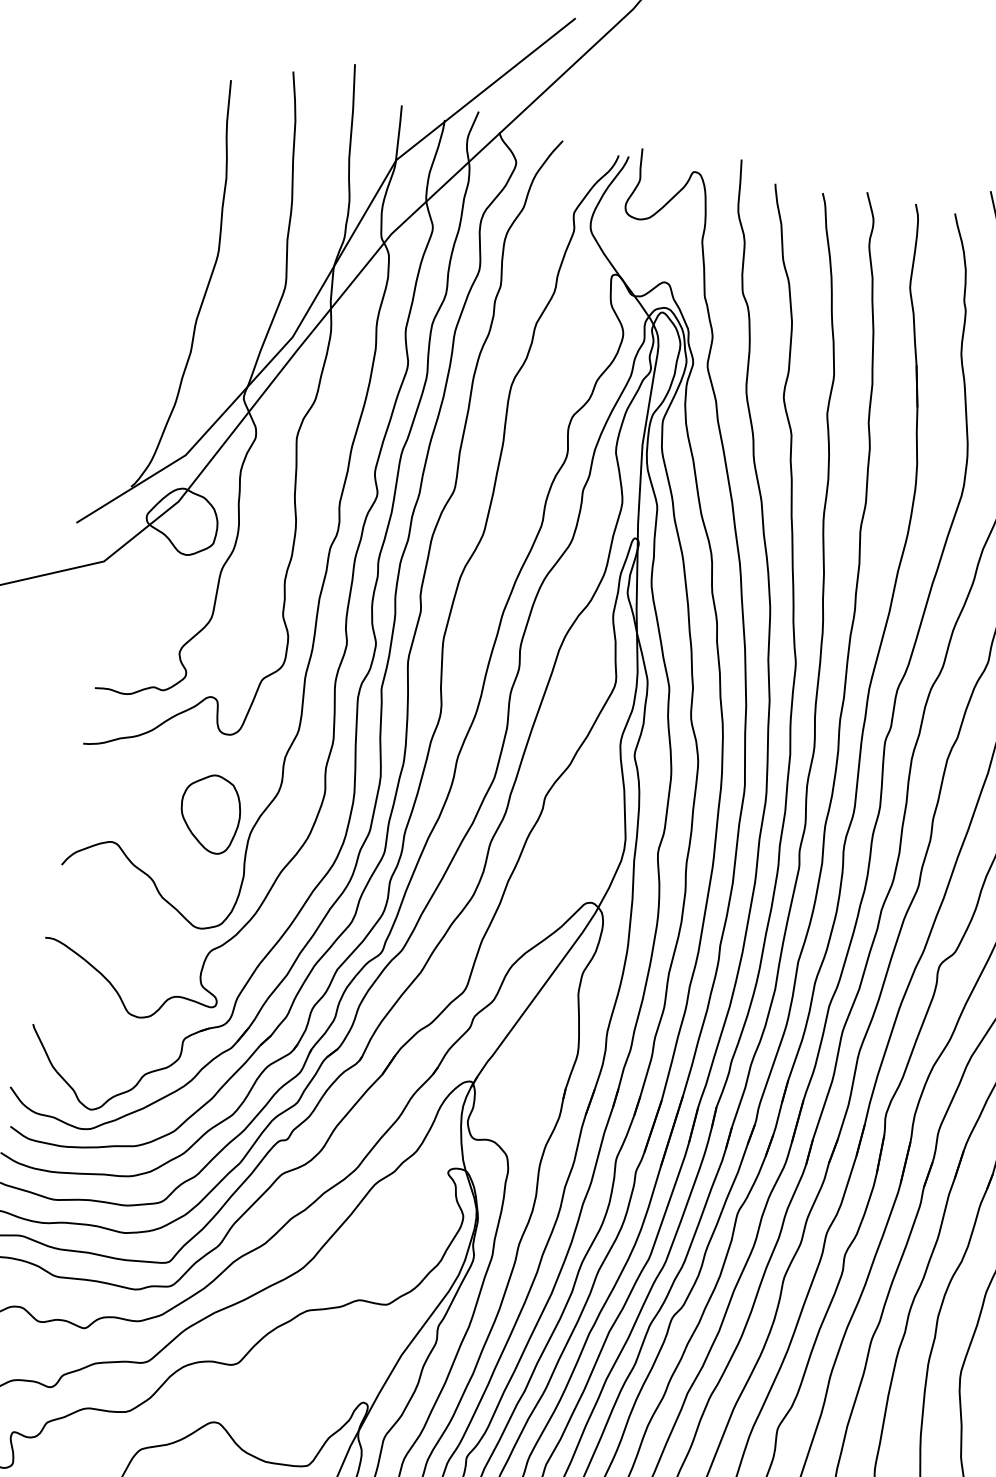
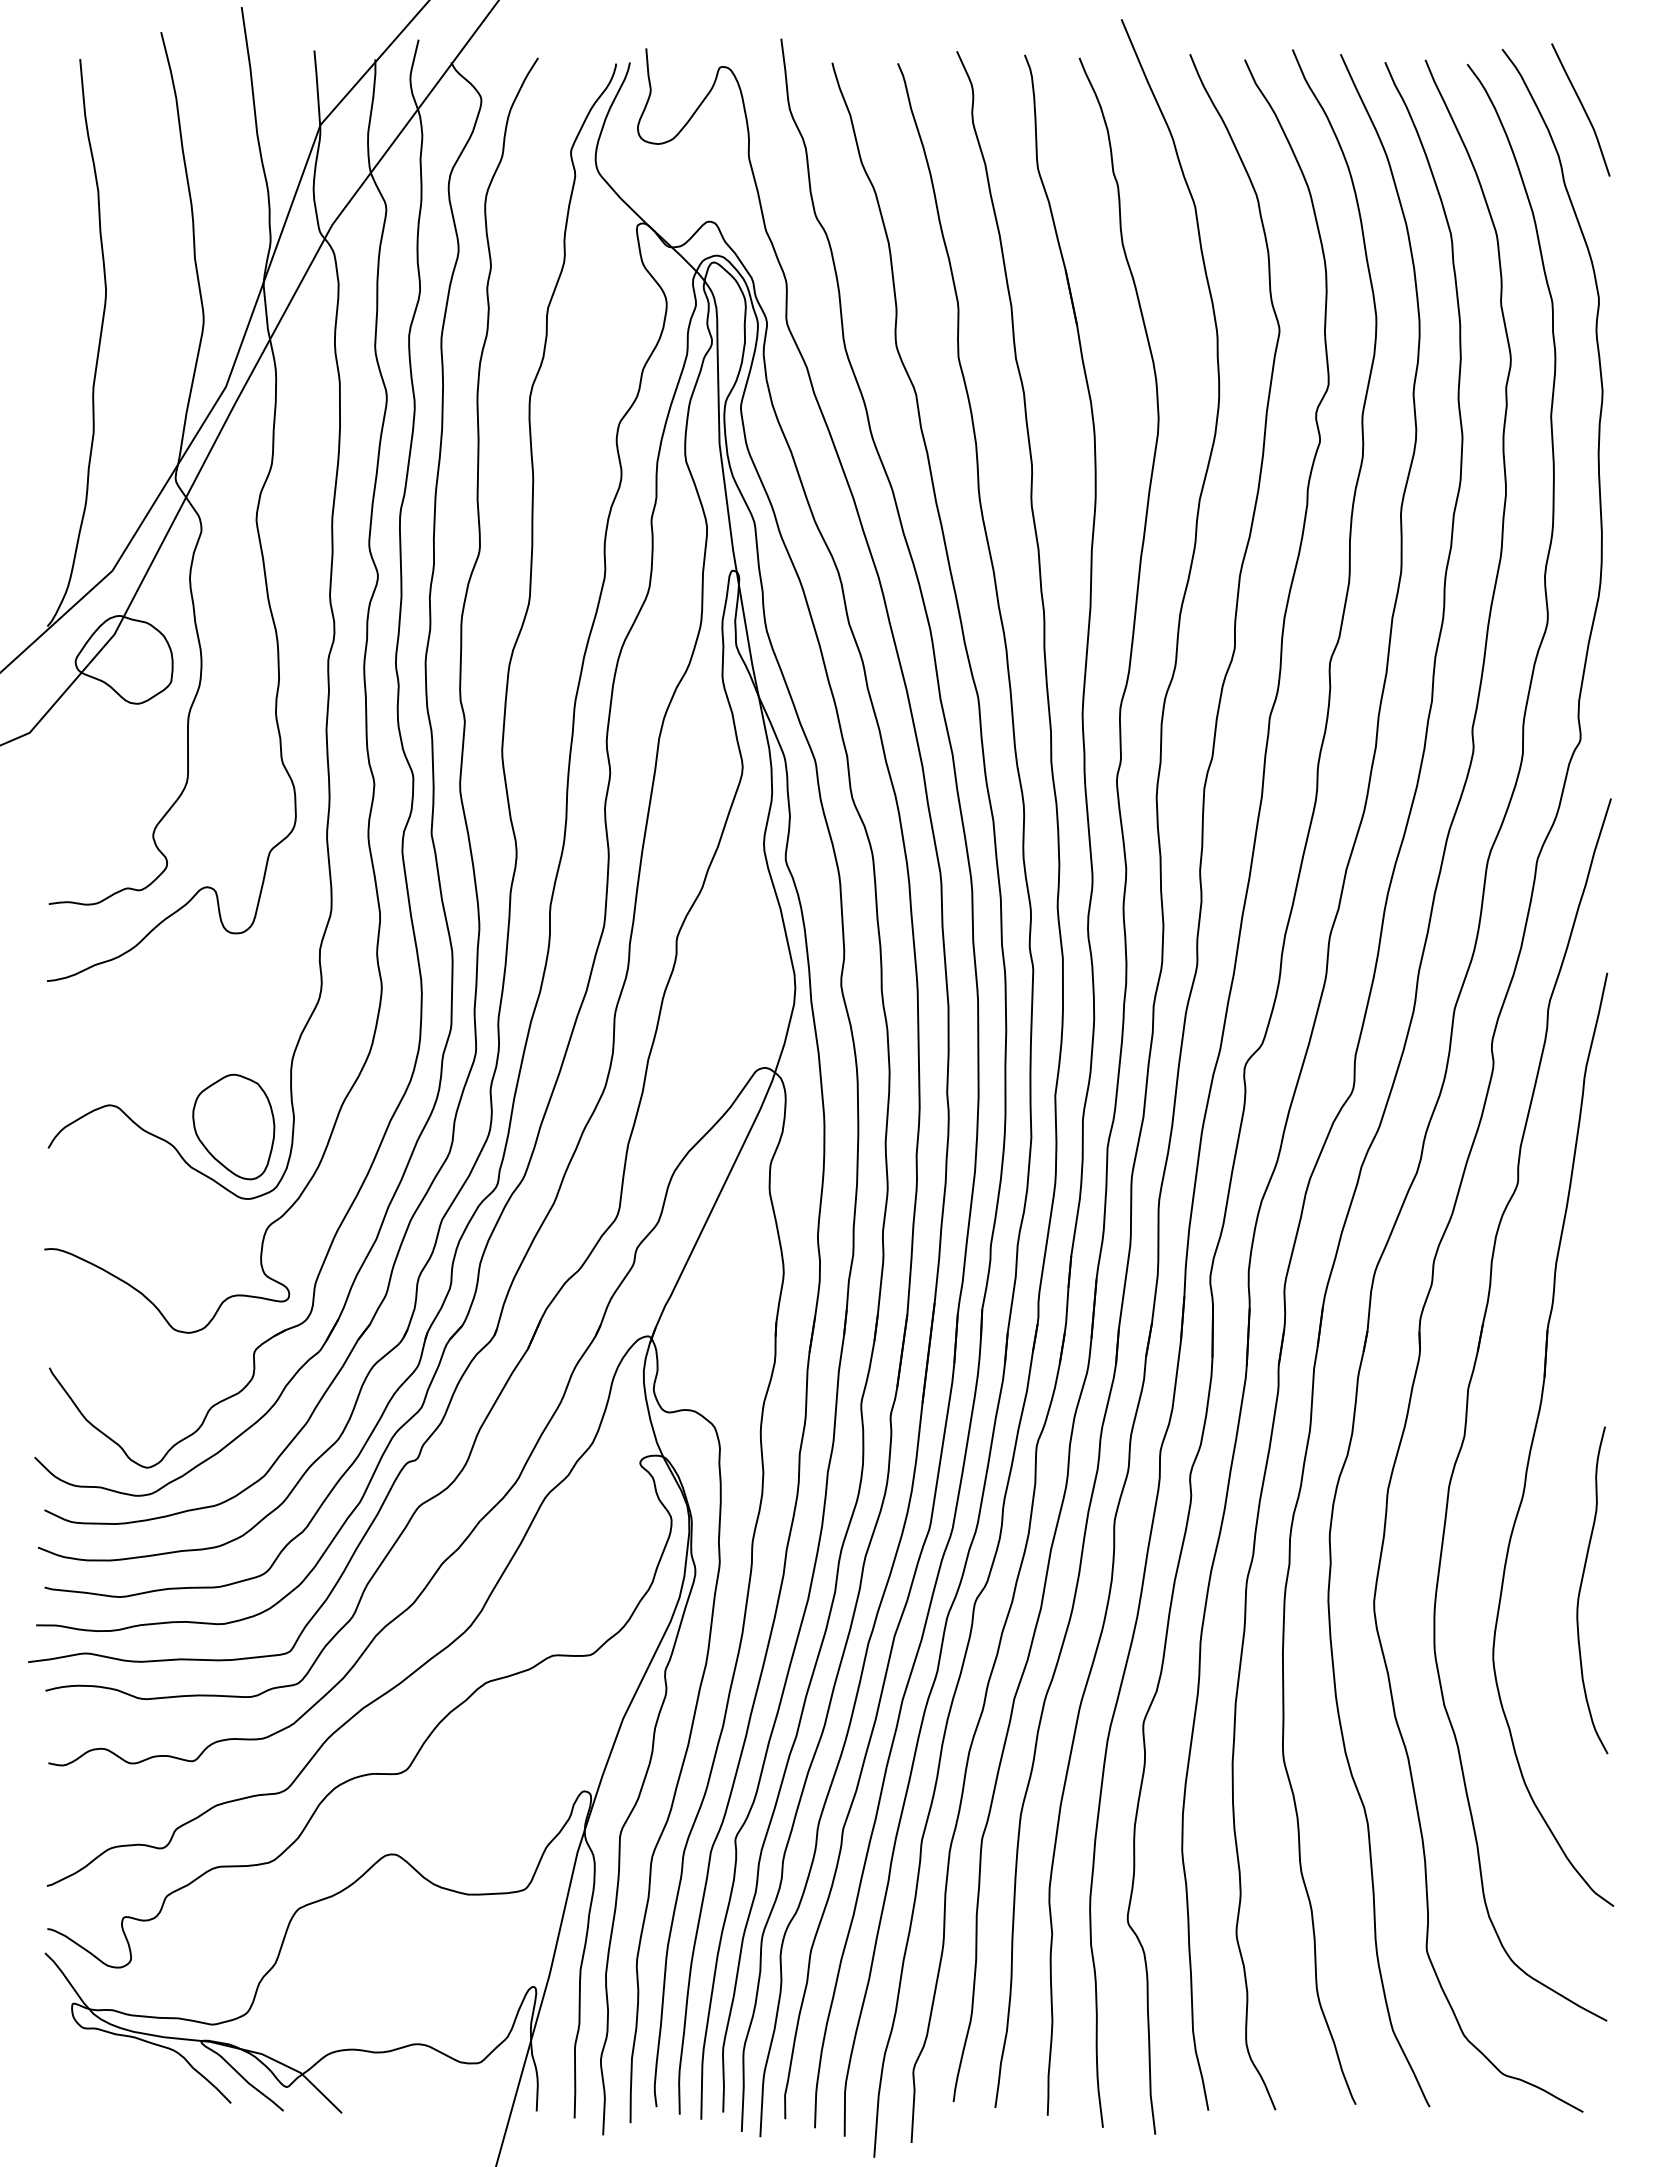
part: (210, 813) -> (233, 1126), moved

